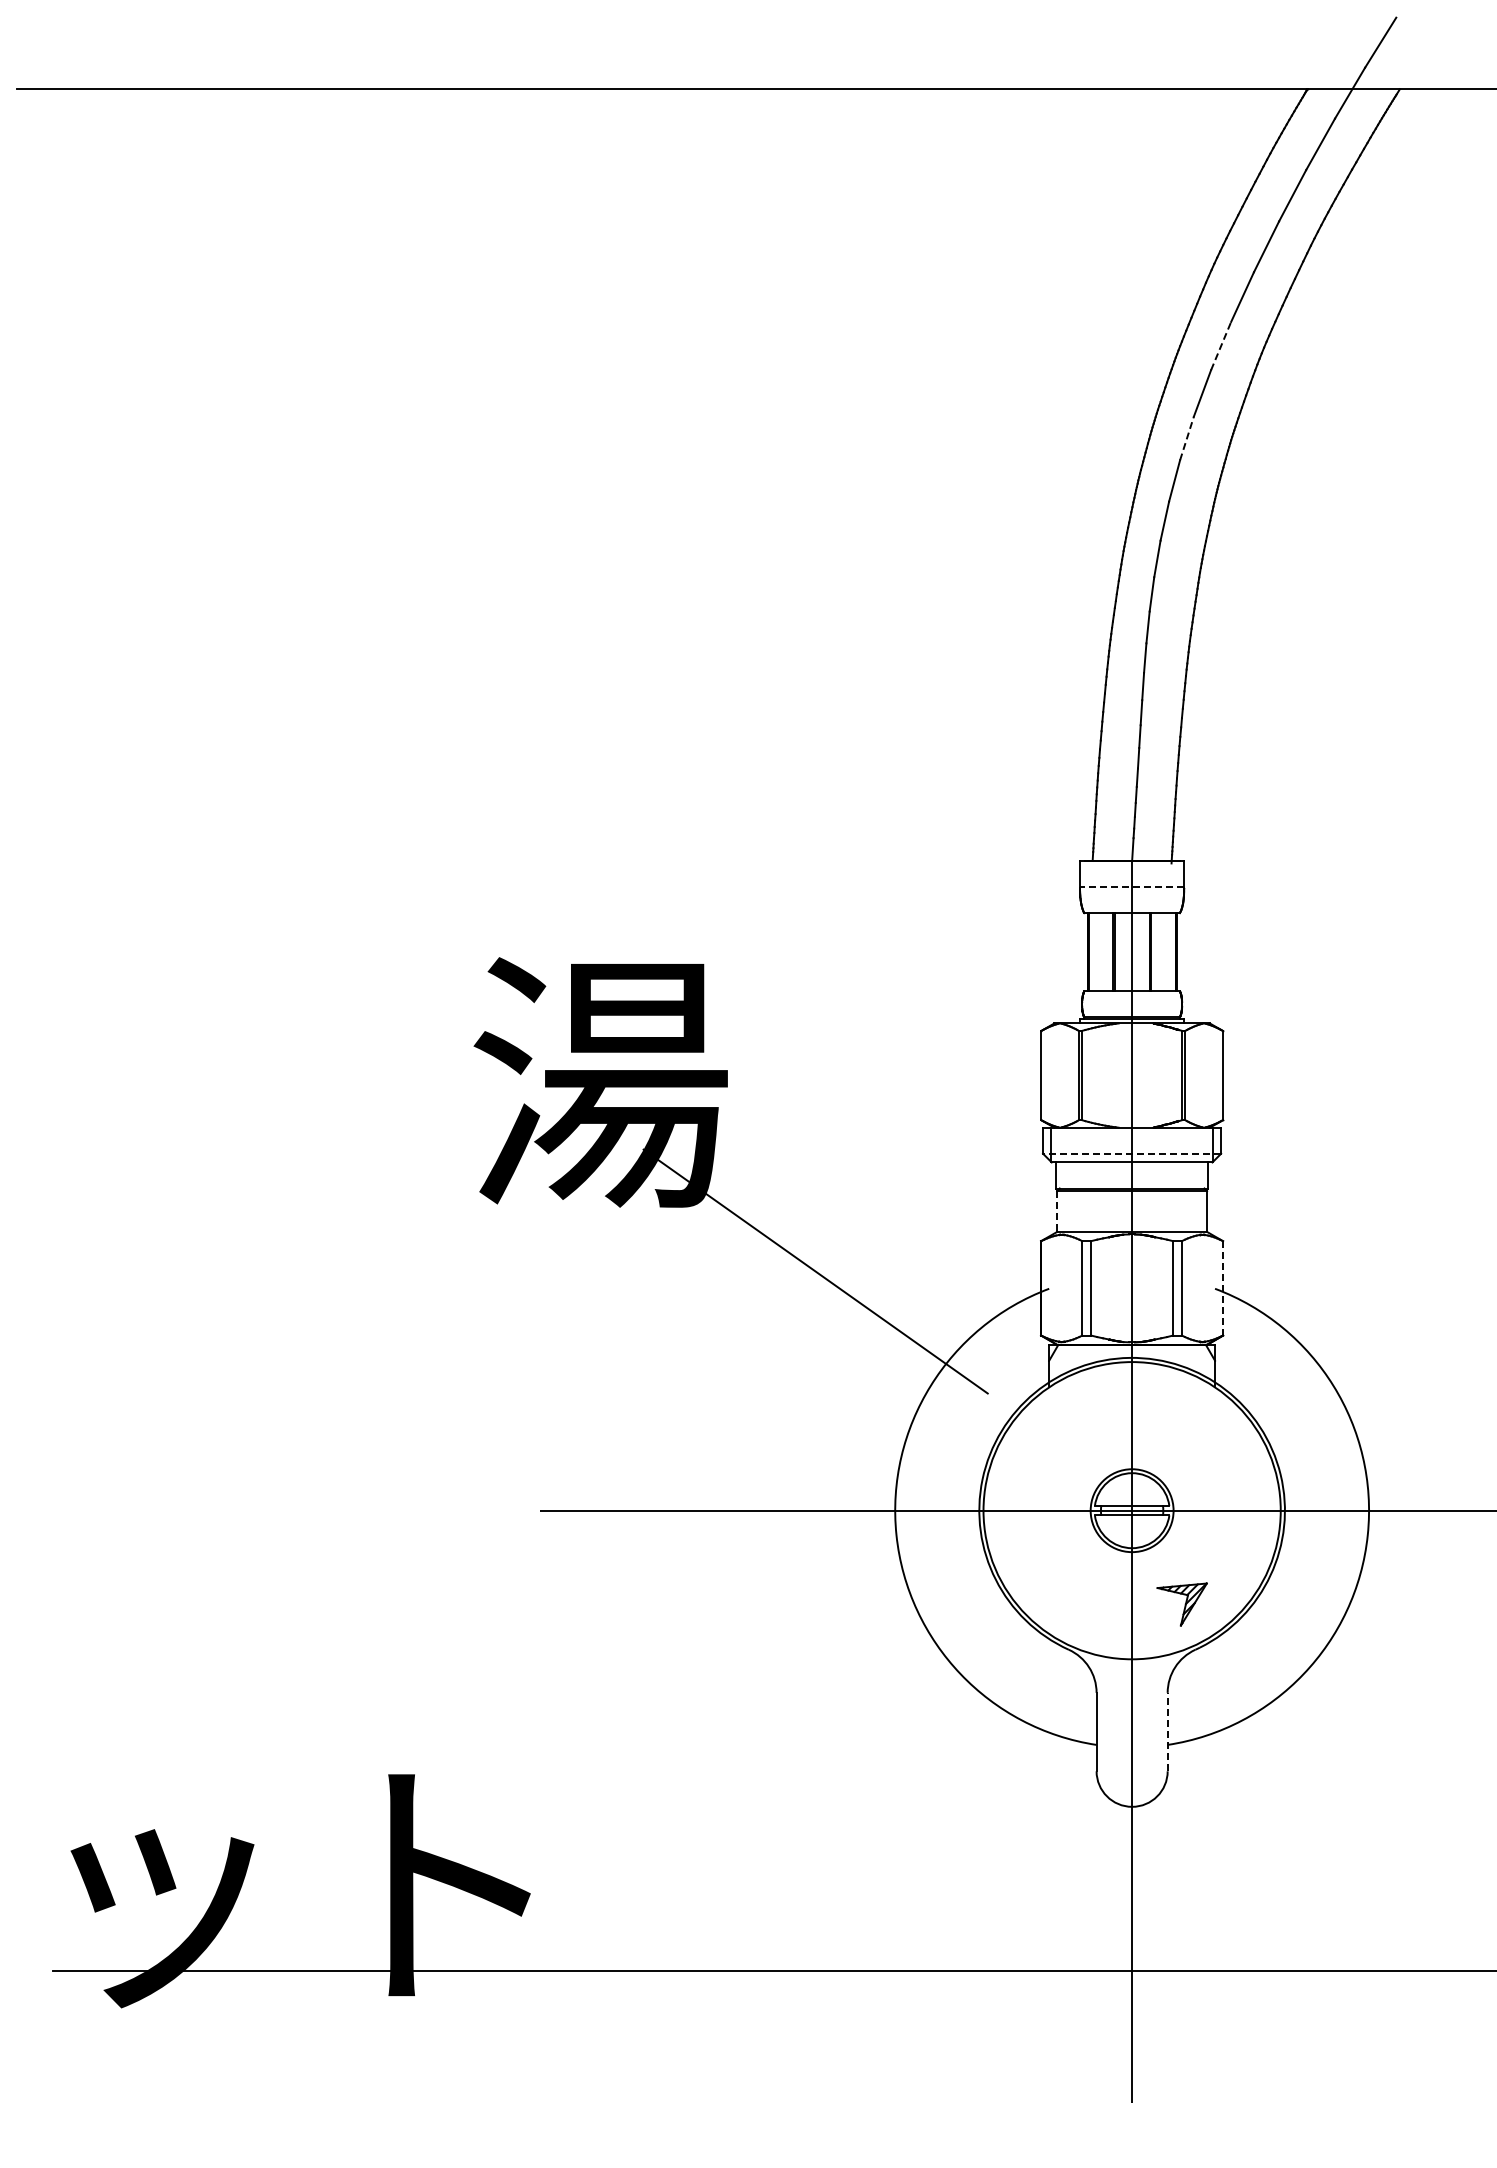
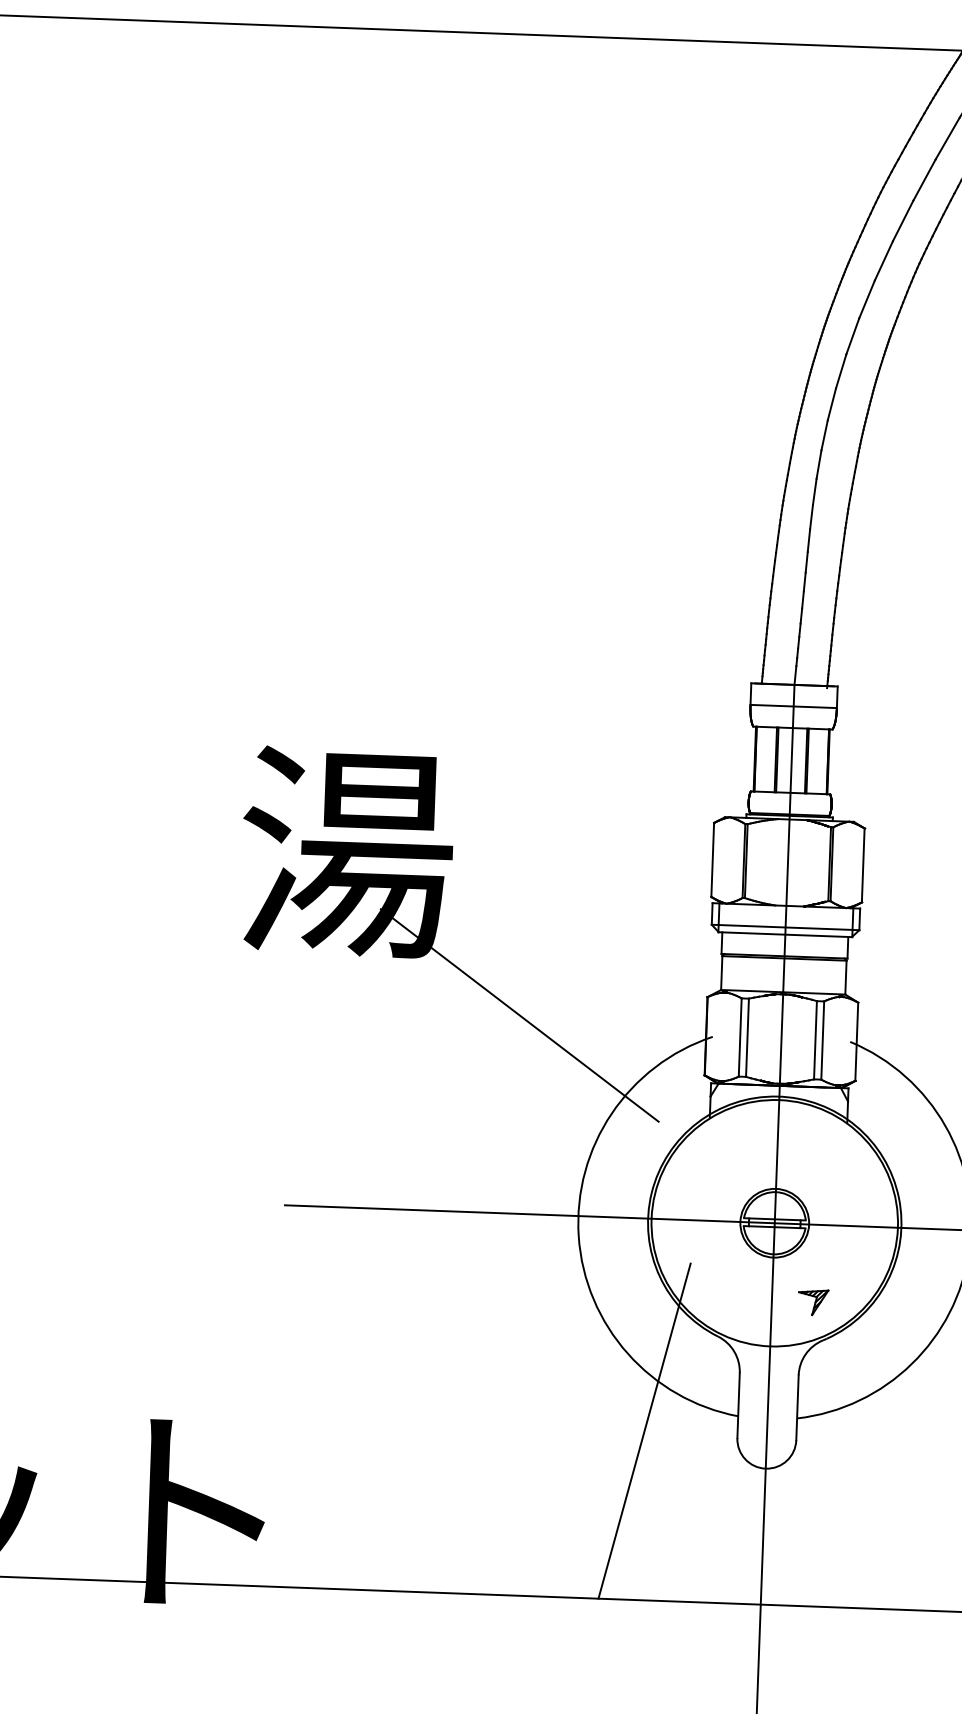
line: (1221, 345) -> (884, 260), dashed -> solid
line: (1187, 437) -> (853, 335), dashed -> solid
line: (1131, 887) -> (793, 706), dashed -> solid
line: (1131, 1153) -> (785, 927), dashed -> solid
line: (1057, 1212) -> (721, 973), dashed -> solid
line: (1222, 1288) -> (856, 1041), dashed -> solid
part: (1181, 1604) -> (812, 1302), size x0.71
line: (1167, 1731) -> (797, 1407), dashed -> solid
line: (984, 1766) -> (644, 1430), added

